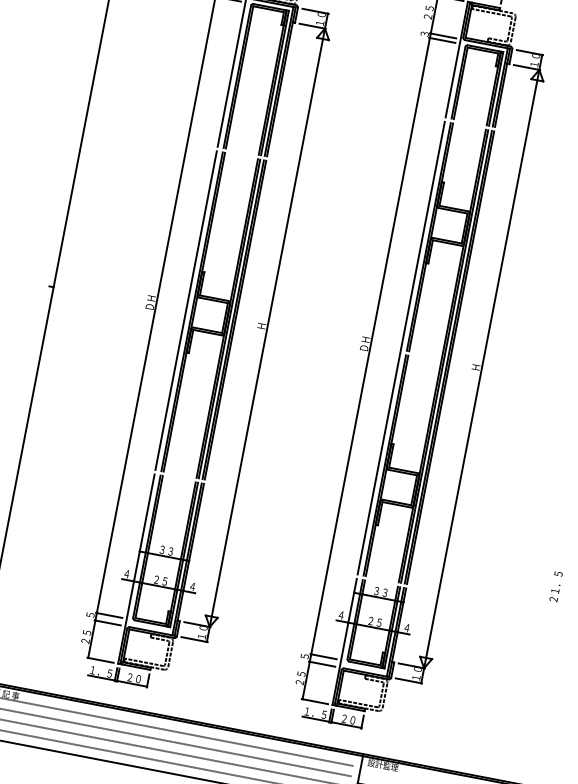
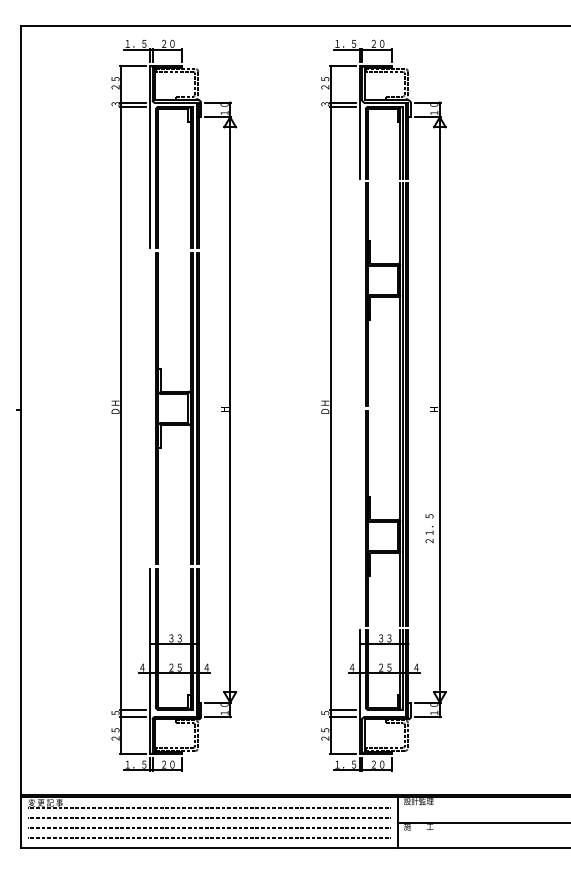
line: (186, 310) -> (150, 408), removed
line: (401, 347) -> (360, 404), removed
text: (556, 586) -> (429, 528), moved

